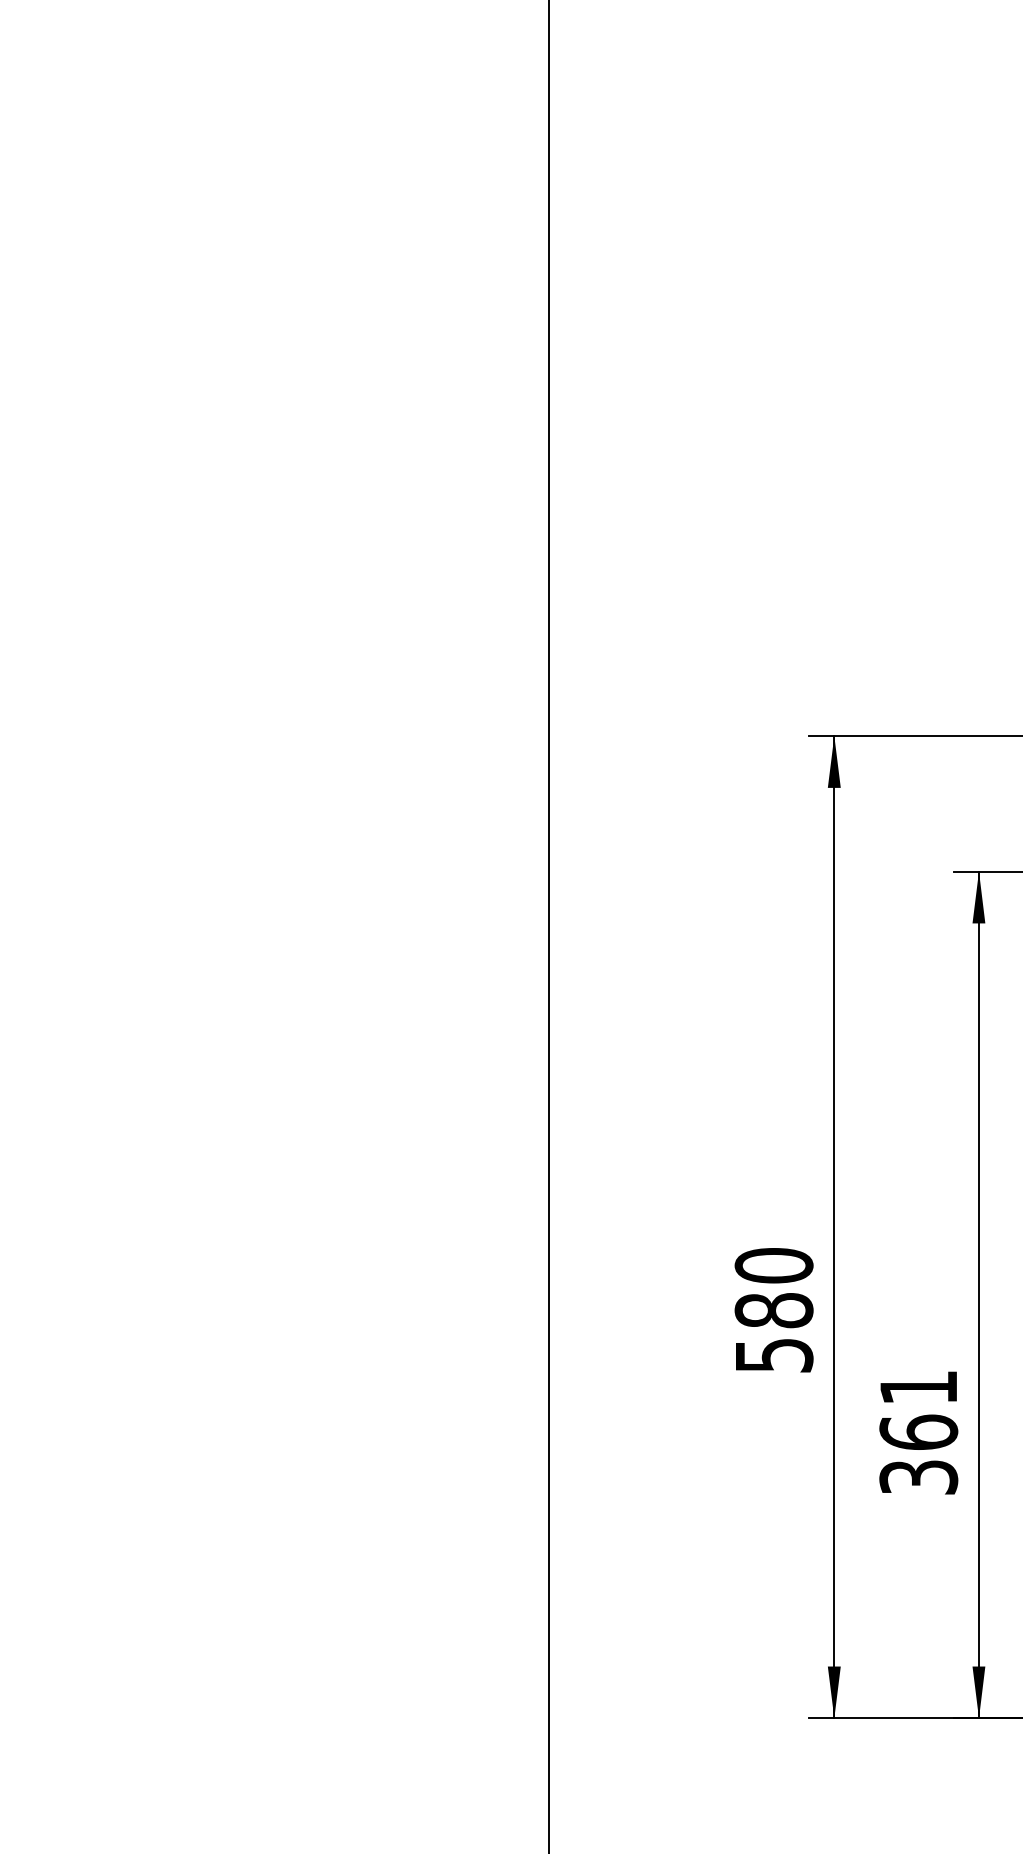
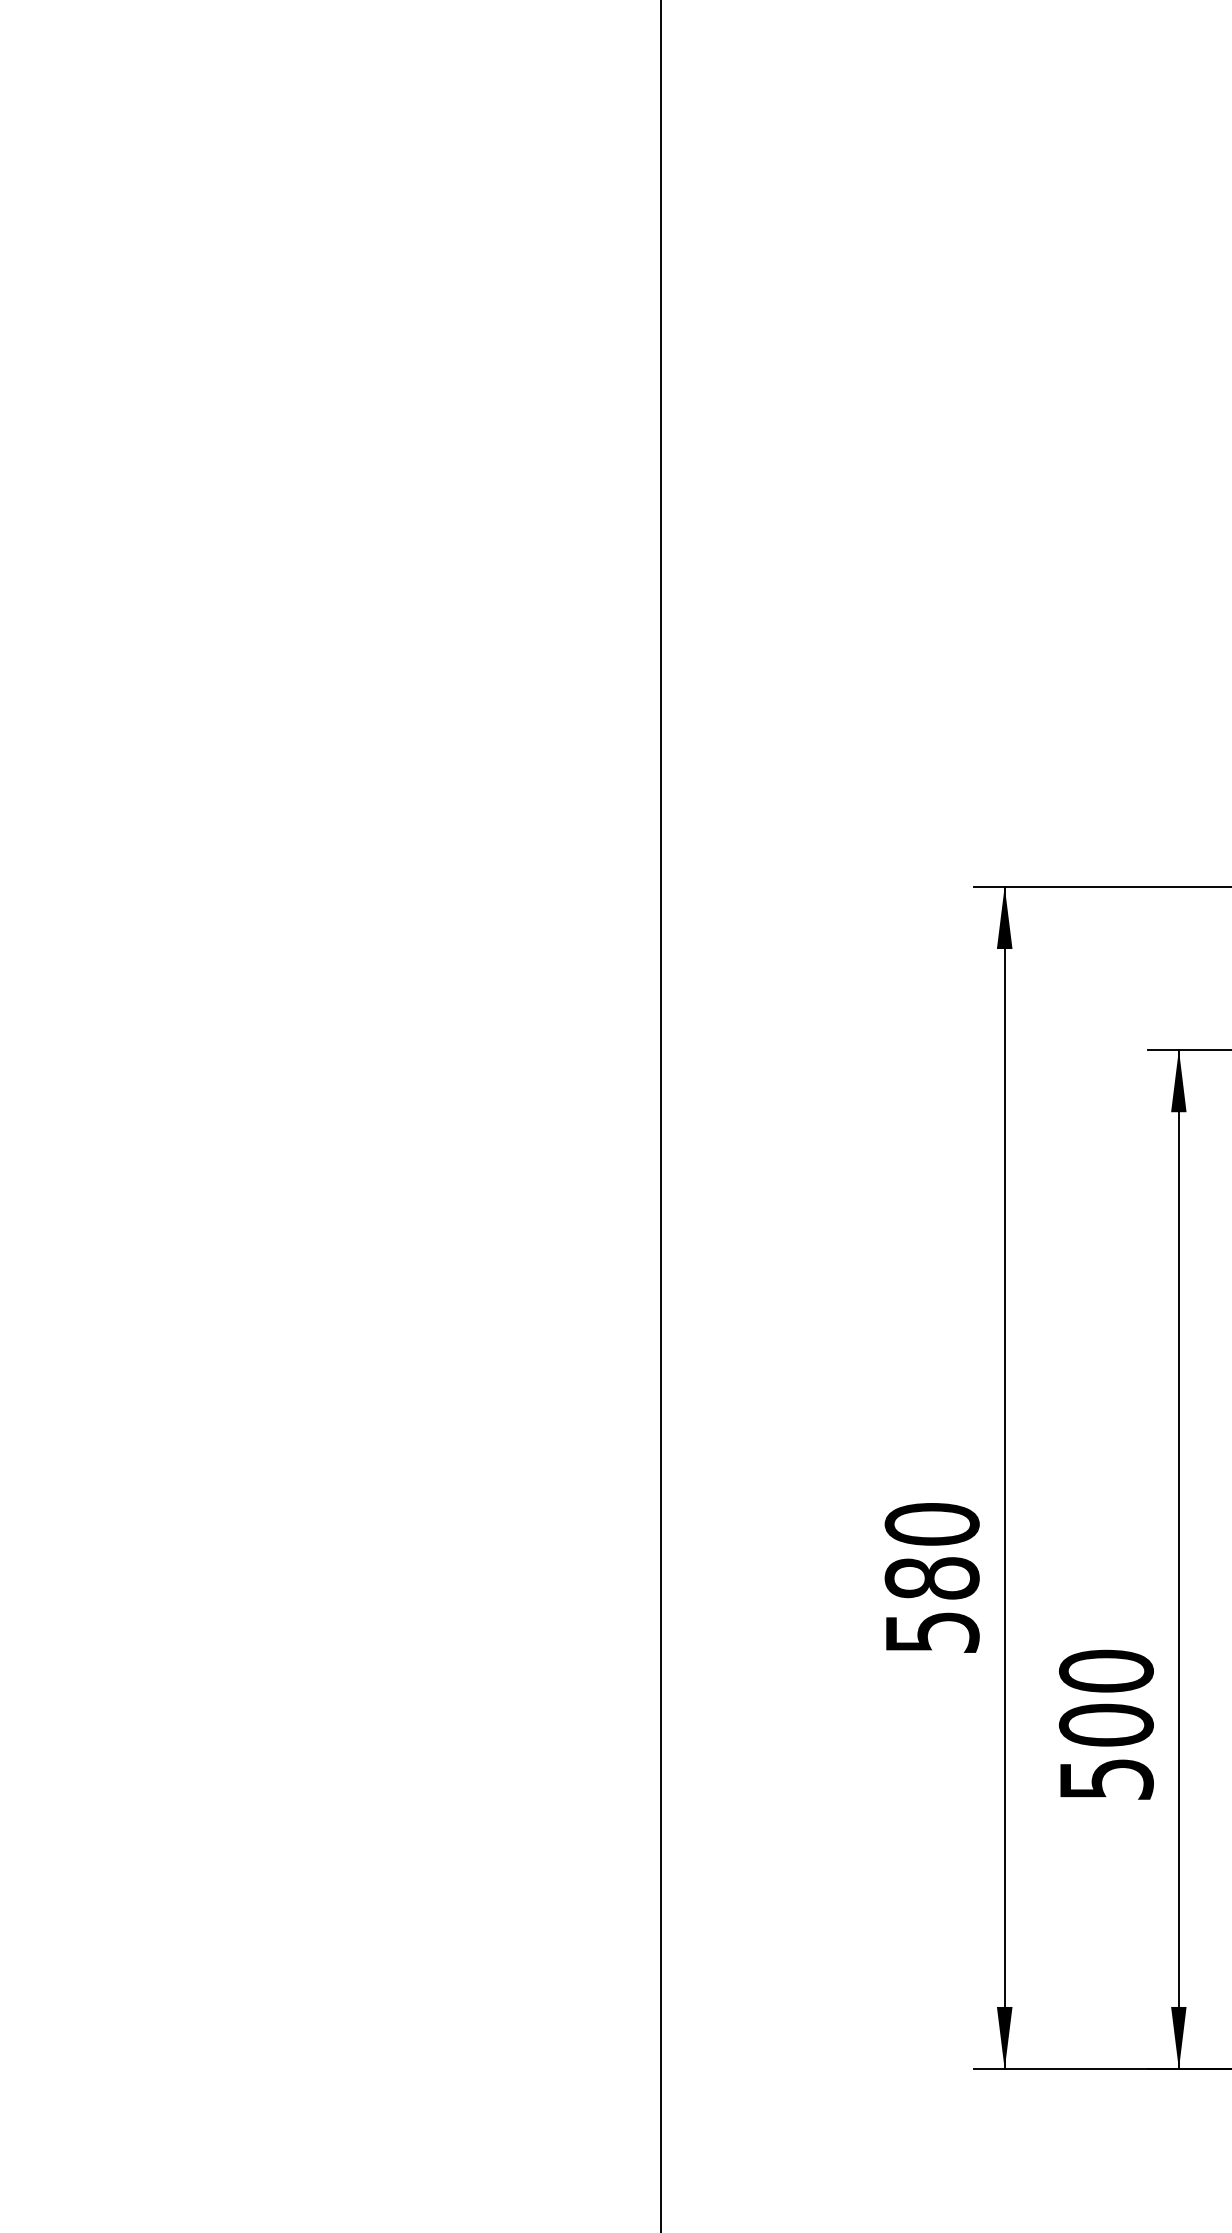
text: (918, 1431) -> (1105, 1724), 361 -> 500

